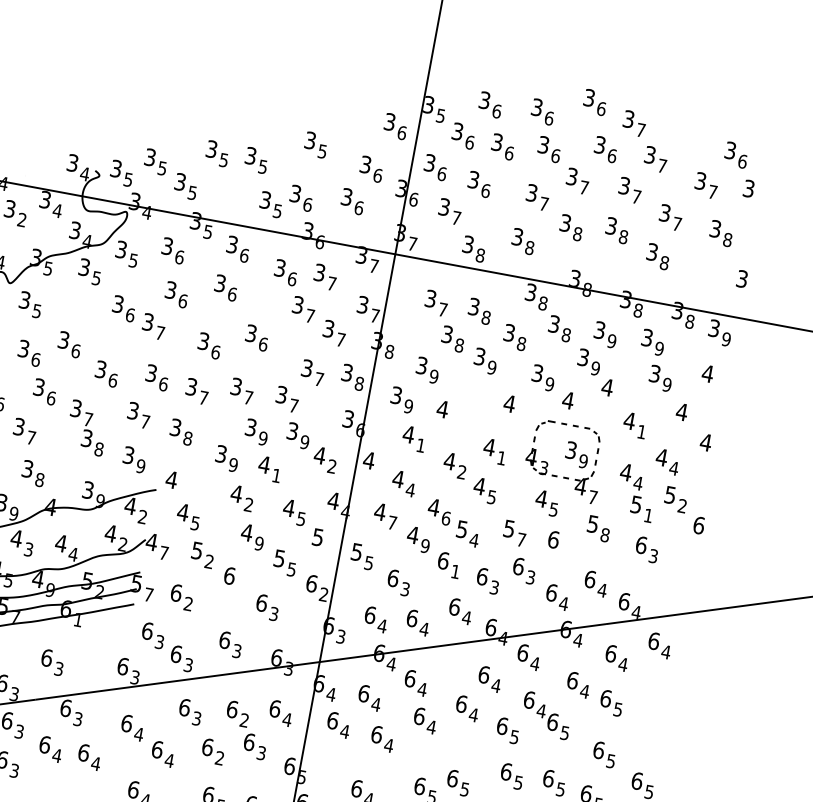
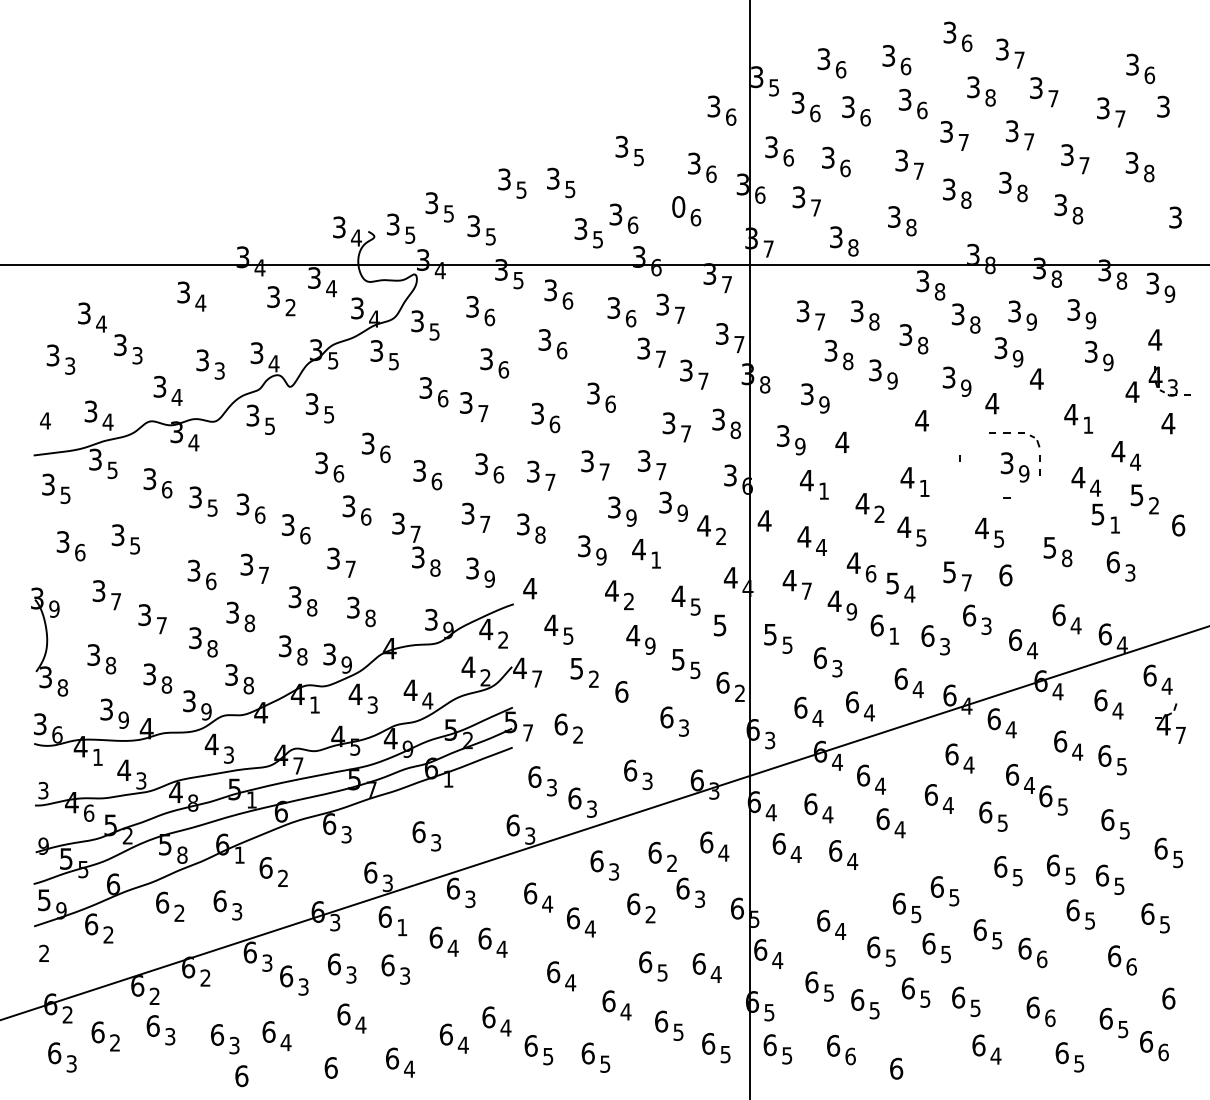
text: (612, 155) -> (990, 97), 6 -> 8
text: (346, 196) -> (678, 206), 3 -> 0
part: (545, 425) -> (970, 439), removed
part: (542, 462) -> (1169, 381), moved
part: (586, 486) -> (1170, 723), moved
text: (19, 731) -> (402, 927), 3 -> 1

